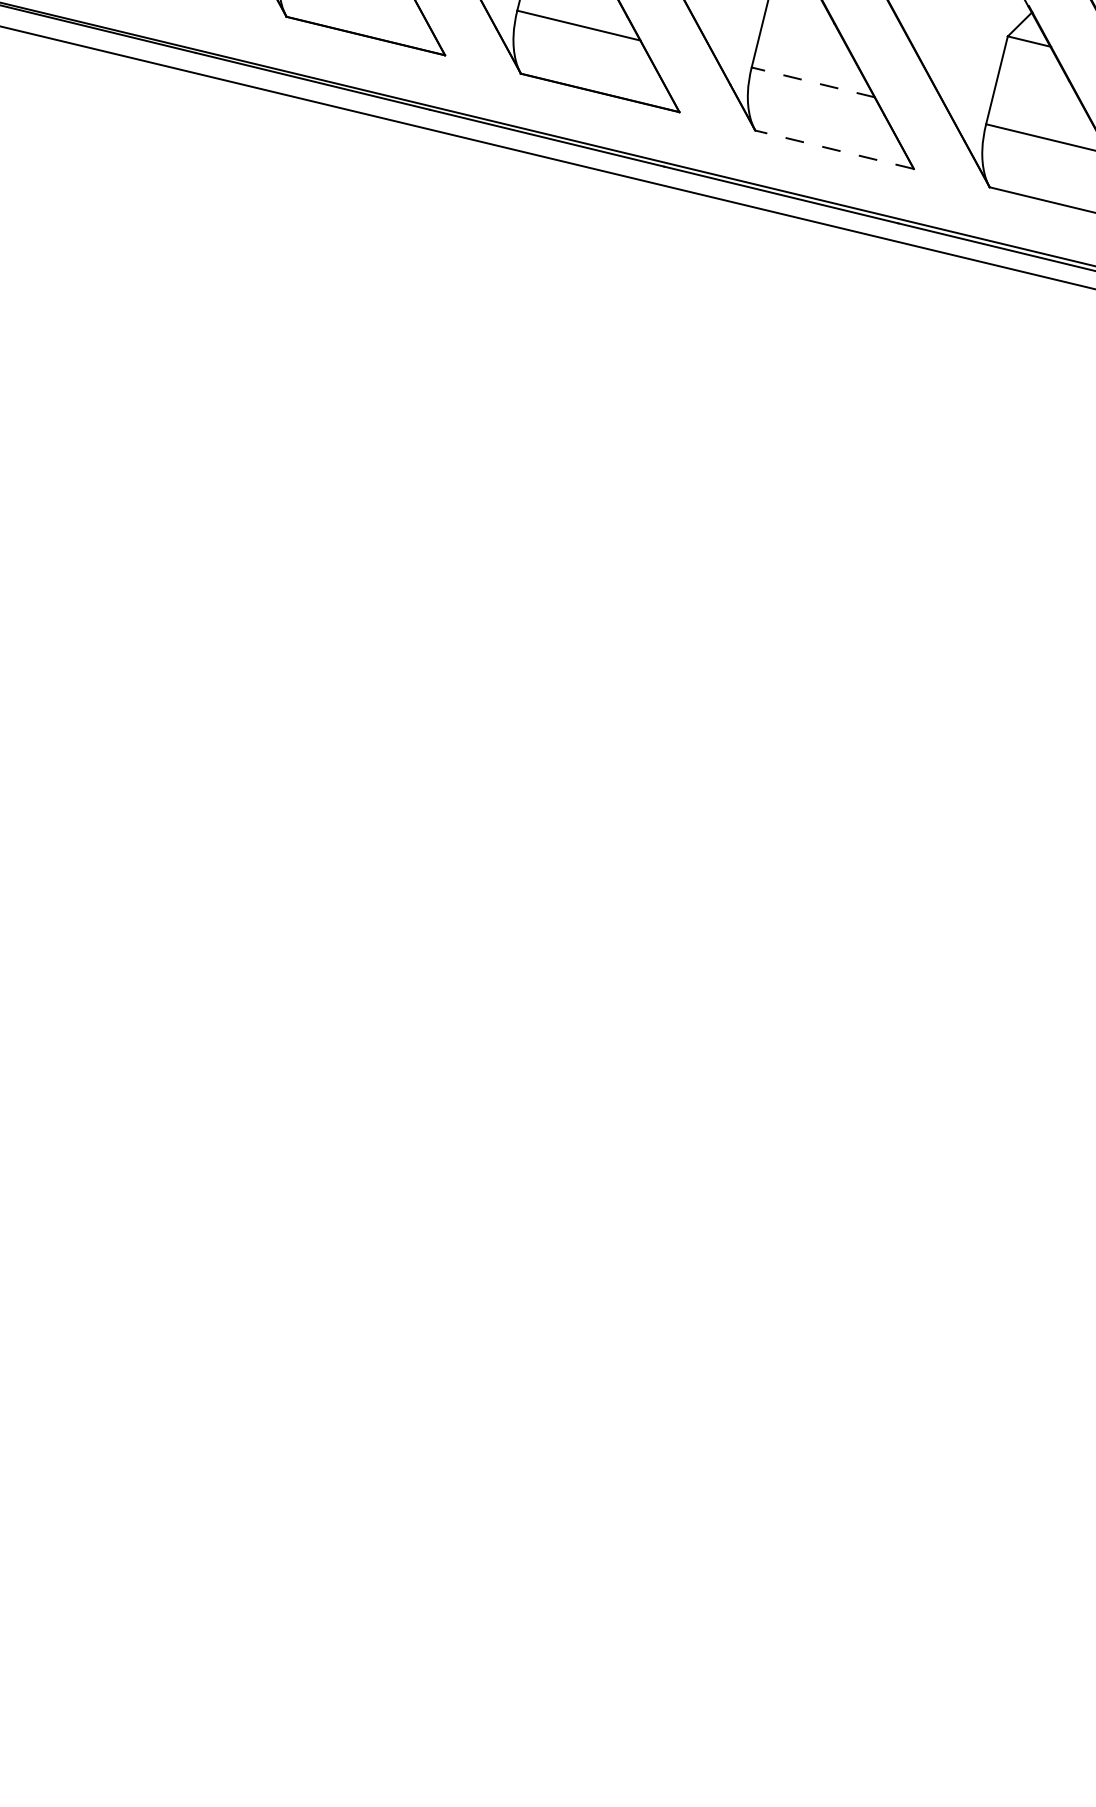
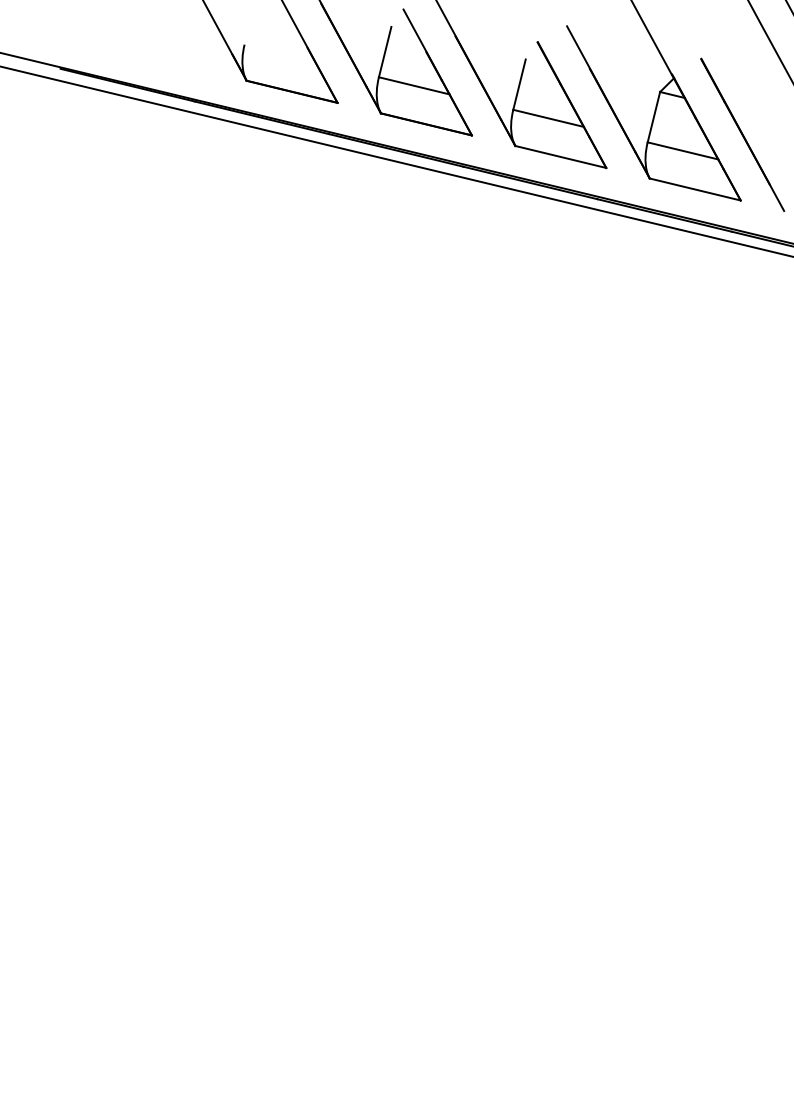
line: (813, 82) -> (548, 118), dashed -> solid
line: (834, 148) -> (560, 156), dashed -> solid

